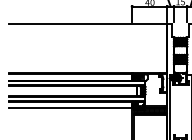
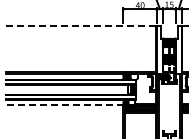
line: (87, 23) -> (80, 25), solid -> dashed
line: (70, 107) -> (64, 105), solid -> dashed

